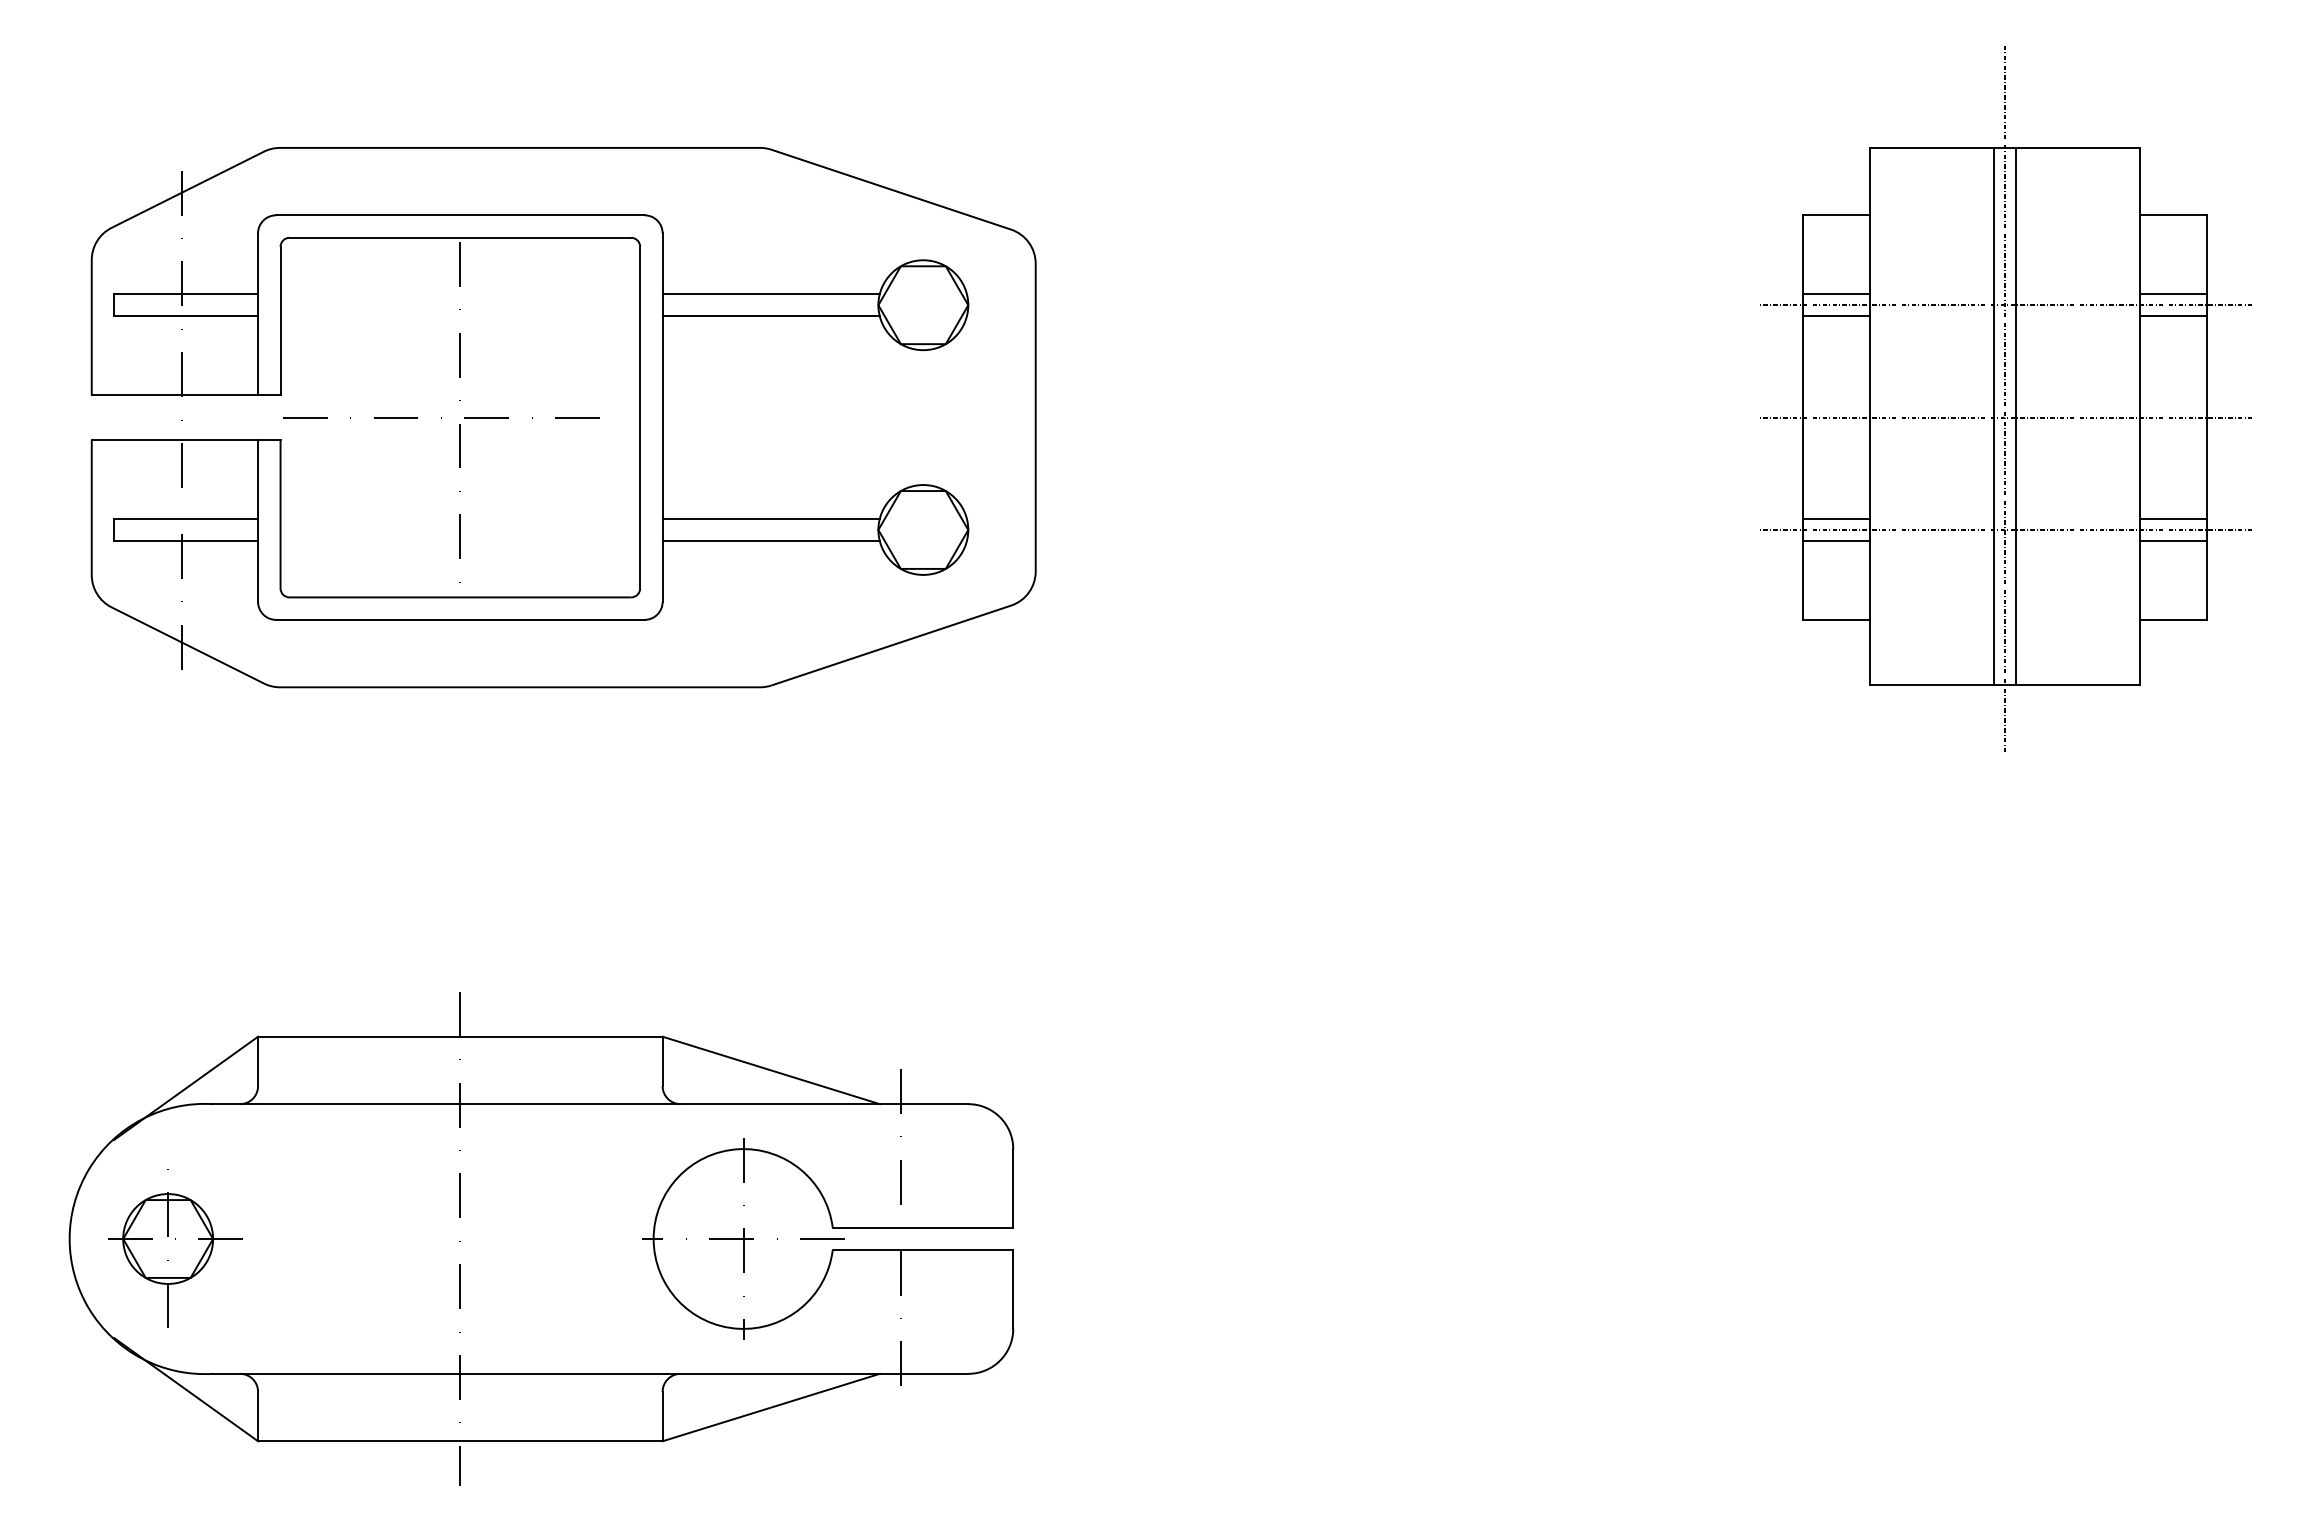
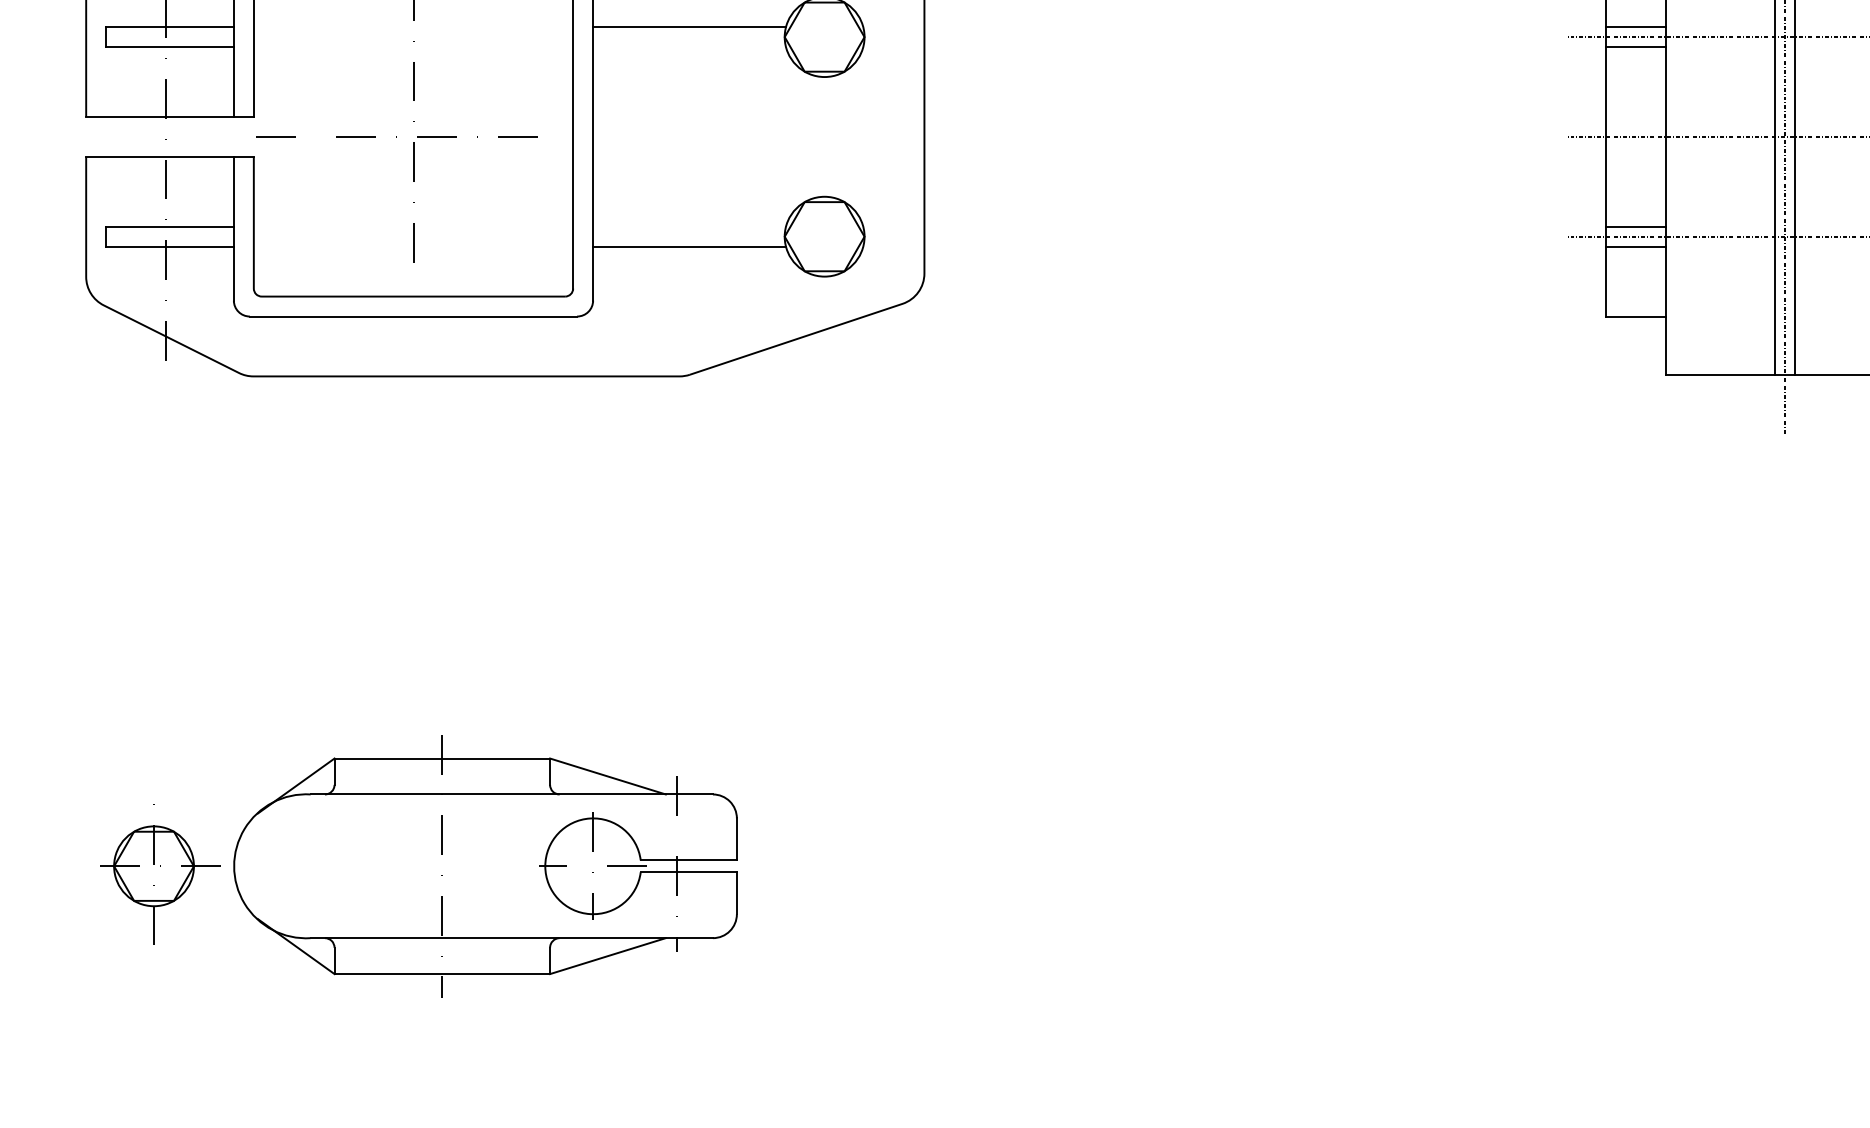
line: (770, 316) -> (688, 47), removed
line: (770, 518) -> (688, 226), removed
part: (541, 1238) -> (485, 865), size x0.6

